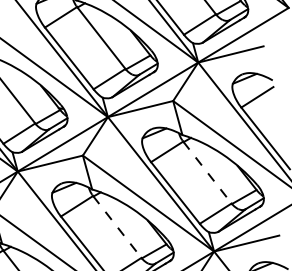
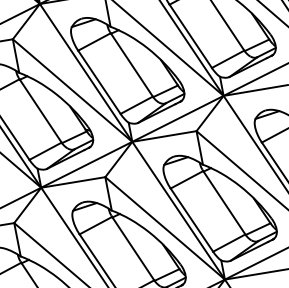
line: (207, 173) -> (224, 203), dashed -> solid
line: (117, 227) -> (133, 249), dashed -> solid

